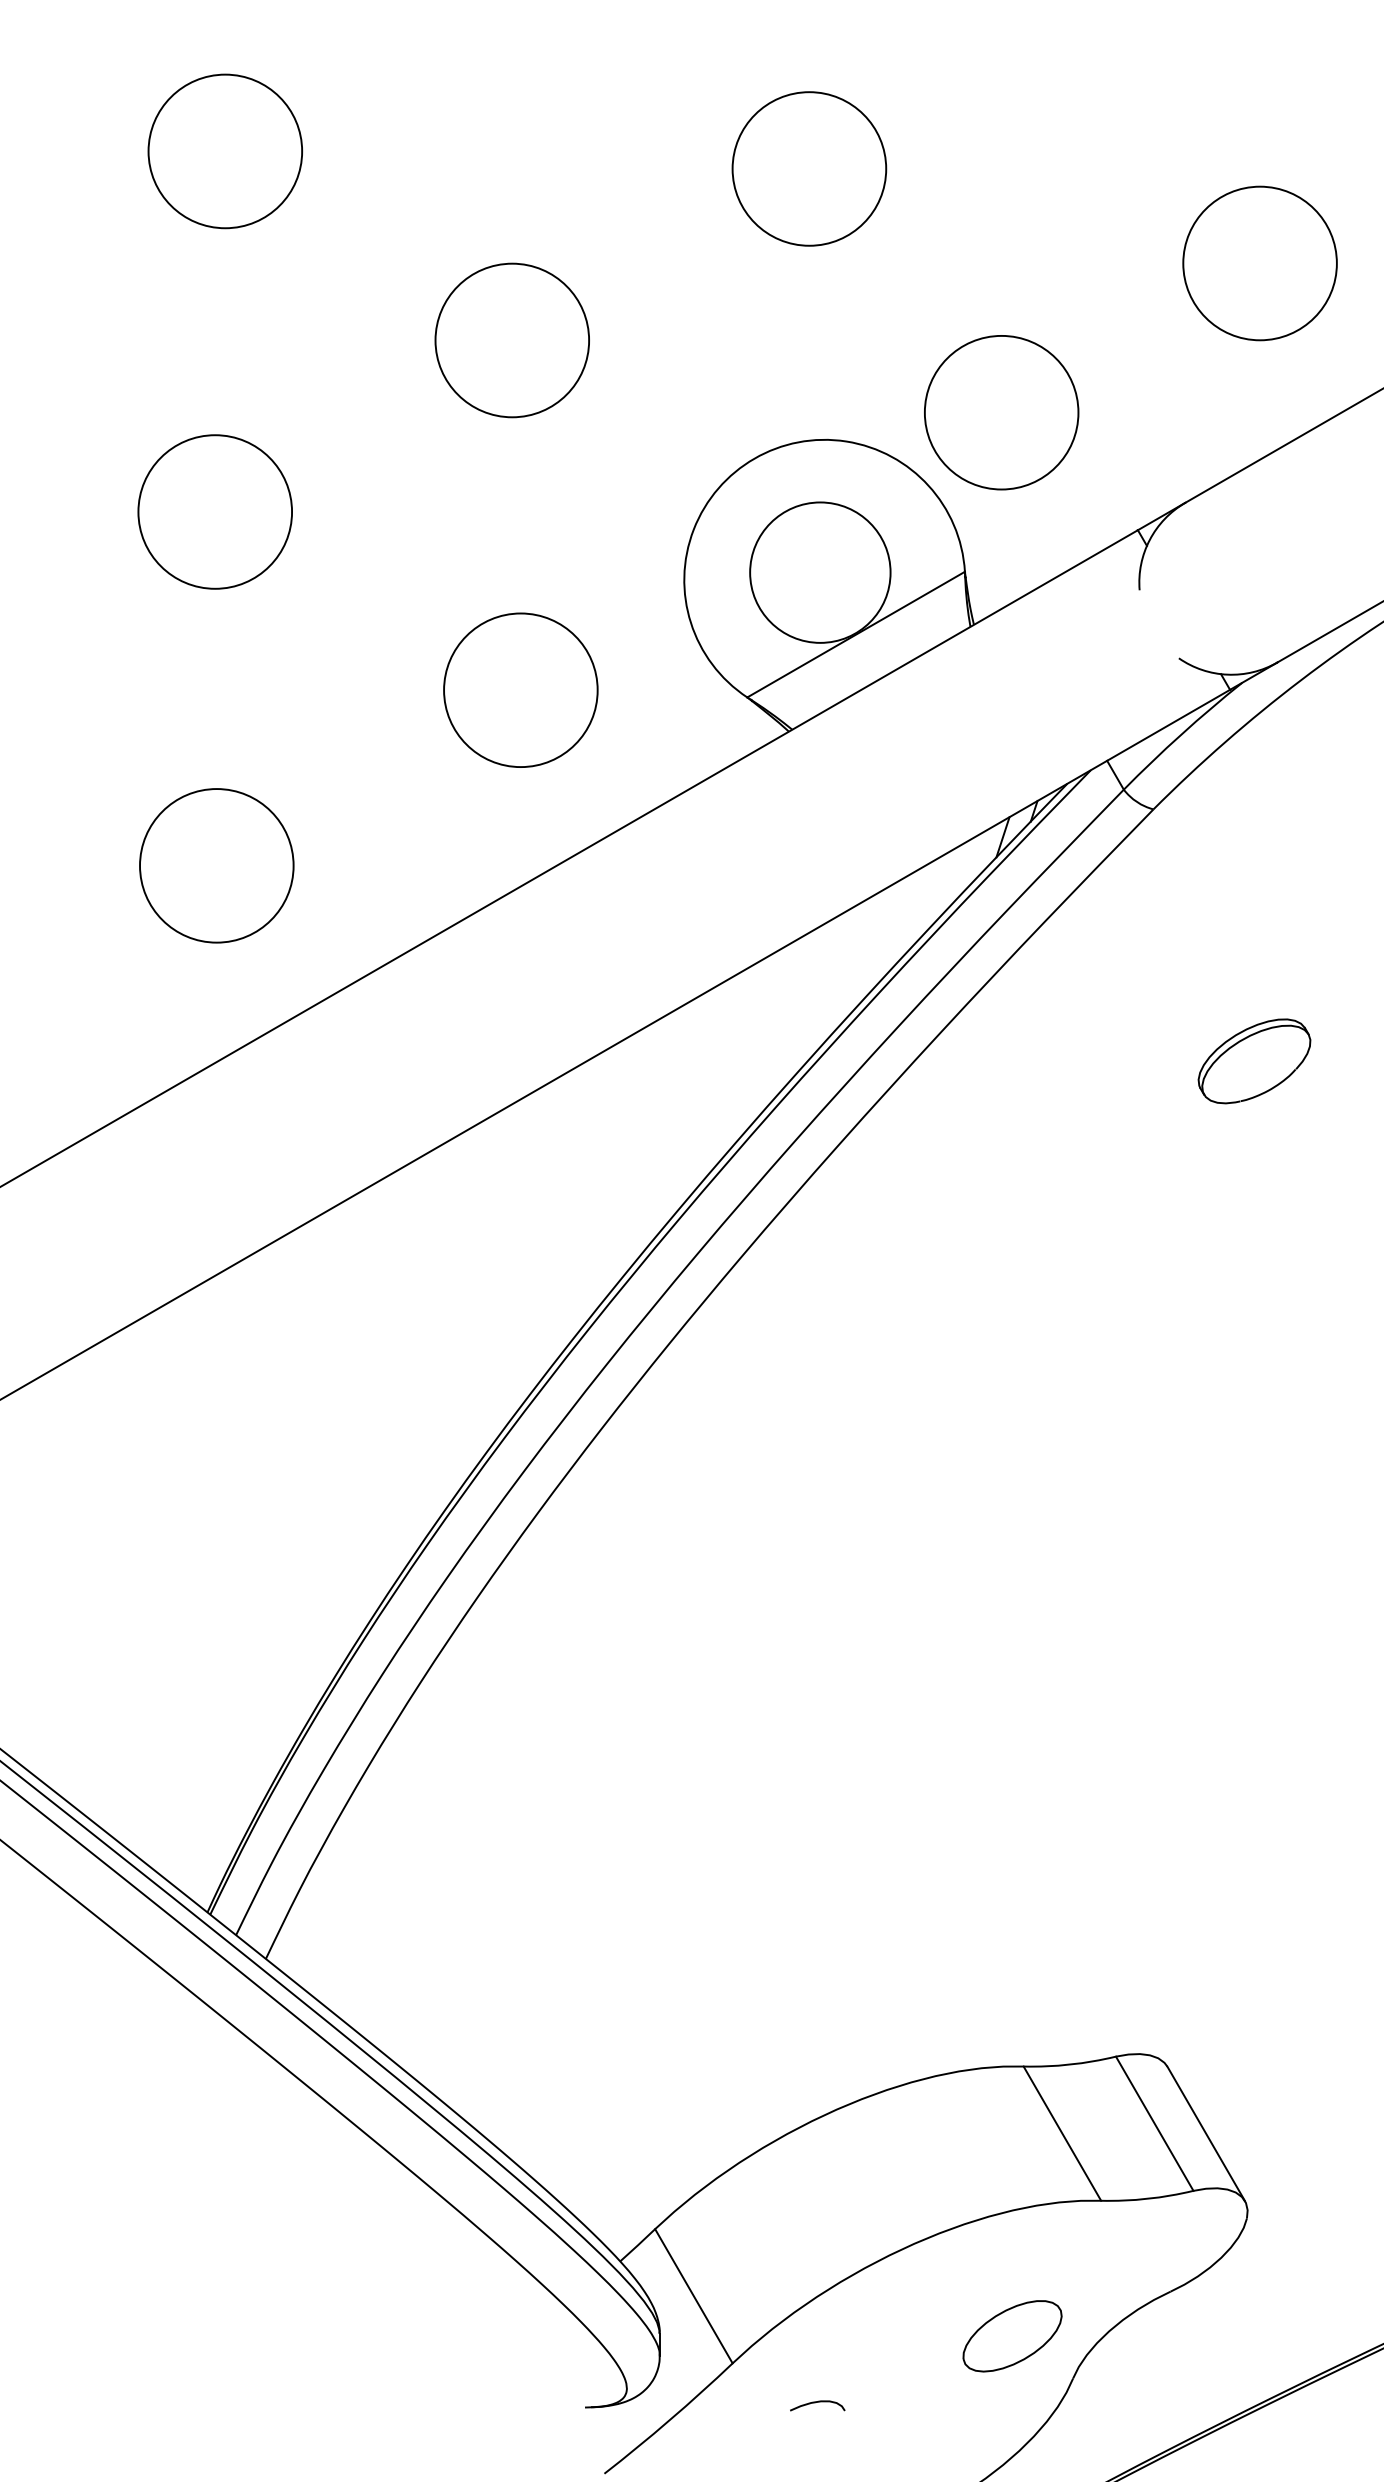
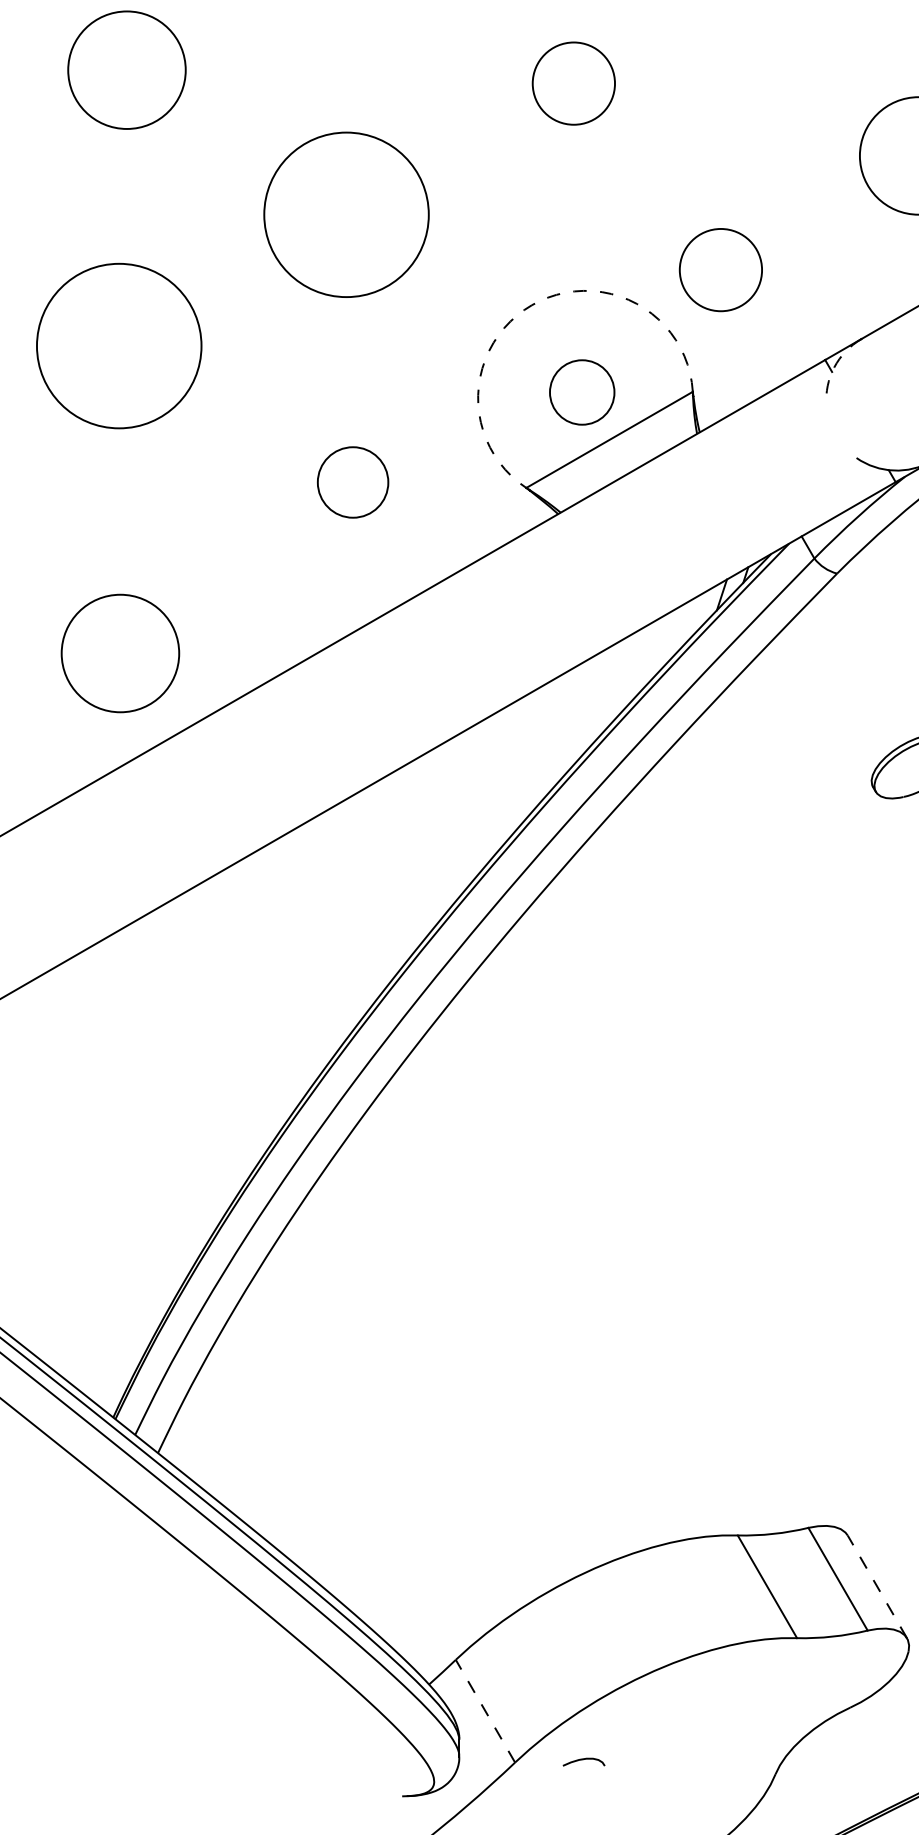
circle: (809, 168) -> (573, 83), size x0.7
circle: (512, 340) -> (346, 214), size x1.4
circle: (1001, 412) -> (720, 269), size x0.7
arc: (754, 458) -> (531, 305), solid -> dashed
circle: (215, 511) -> (119, 345), size x1.4
arc: (1149, 539) -> (834, 367), solid -> dashed
circle: (820, 572) -> (582, 392), size x0.6
circle: (520, 690) -> (352, 482), size x0.6
circle: (216, 865) -> (120, 653), moved
line: (1205, 2133) -> (876, 1586), solid -> dashed
line: (693, 2295) -> (485, 1710), solid -> dashed
part: (1012, 2336) -> (729, 1742), removed
curve: (815, 2403) -> (582, 1760), moved

